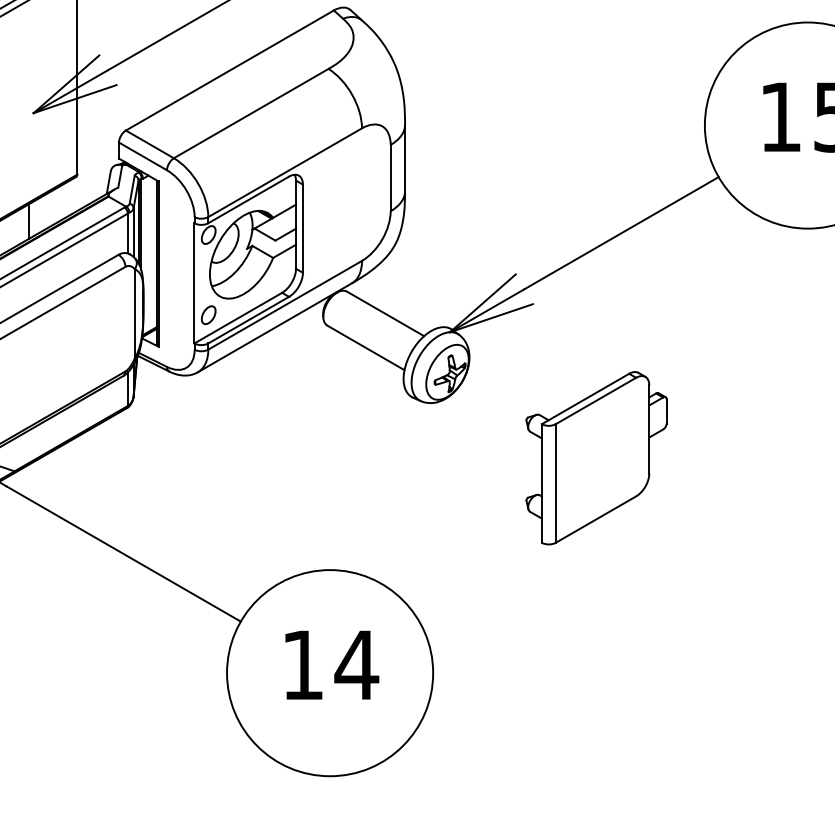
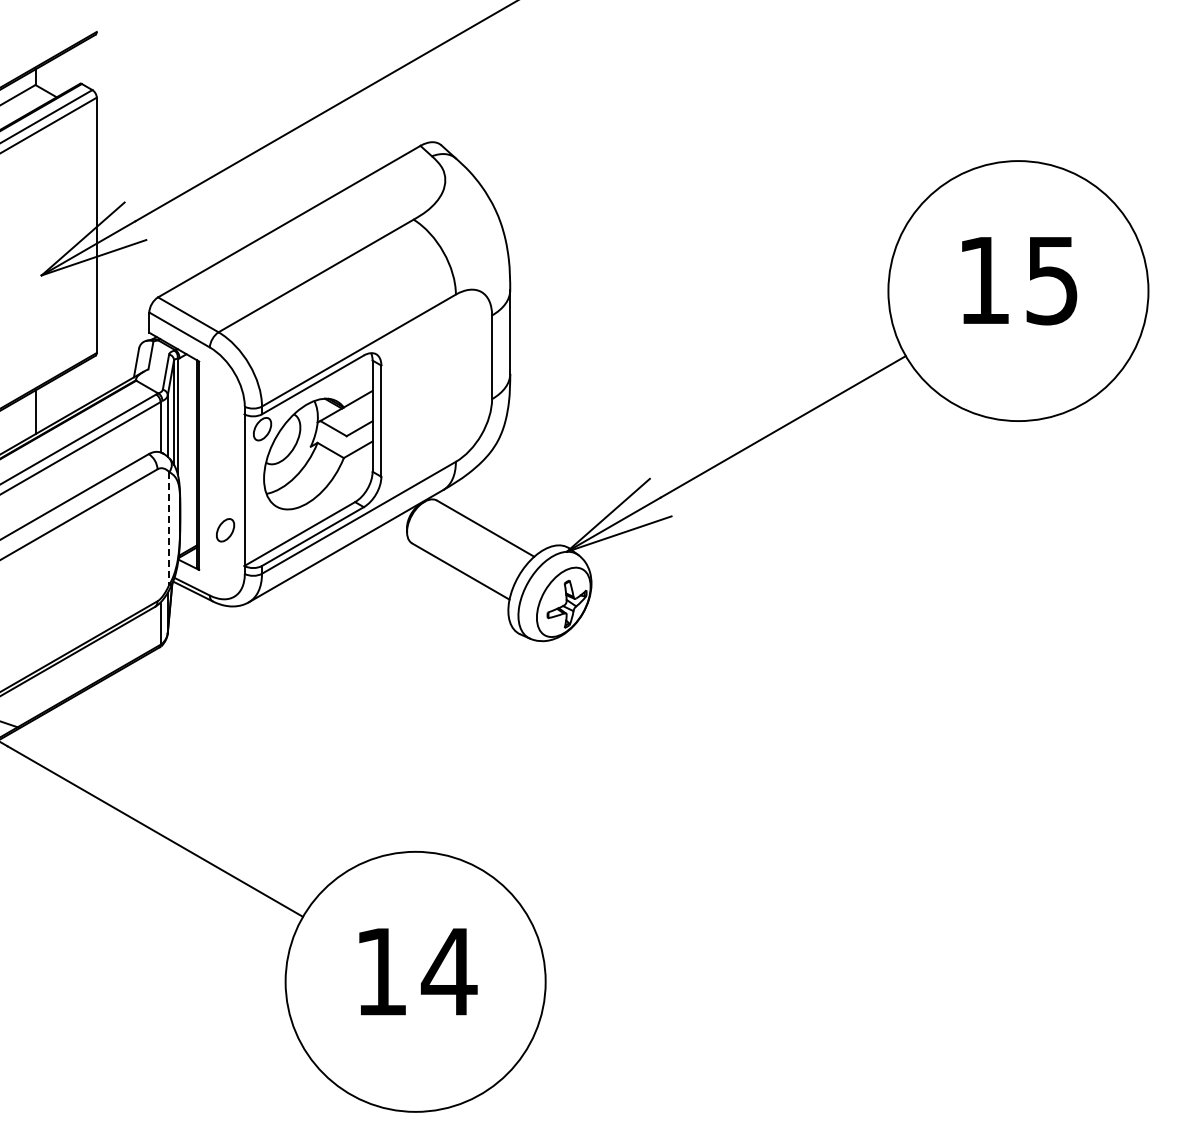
line: (134, 313) -> (169, 528), solid -> dashed
part: (208, 315) -> (225, 530), moved
part: (596, 458) -> (751, 710), removed

